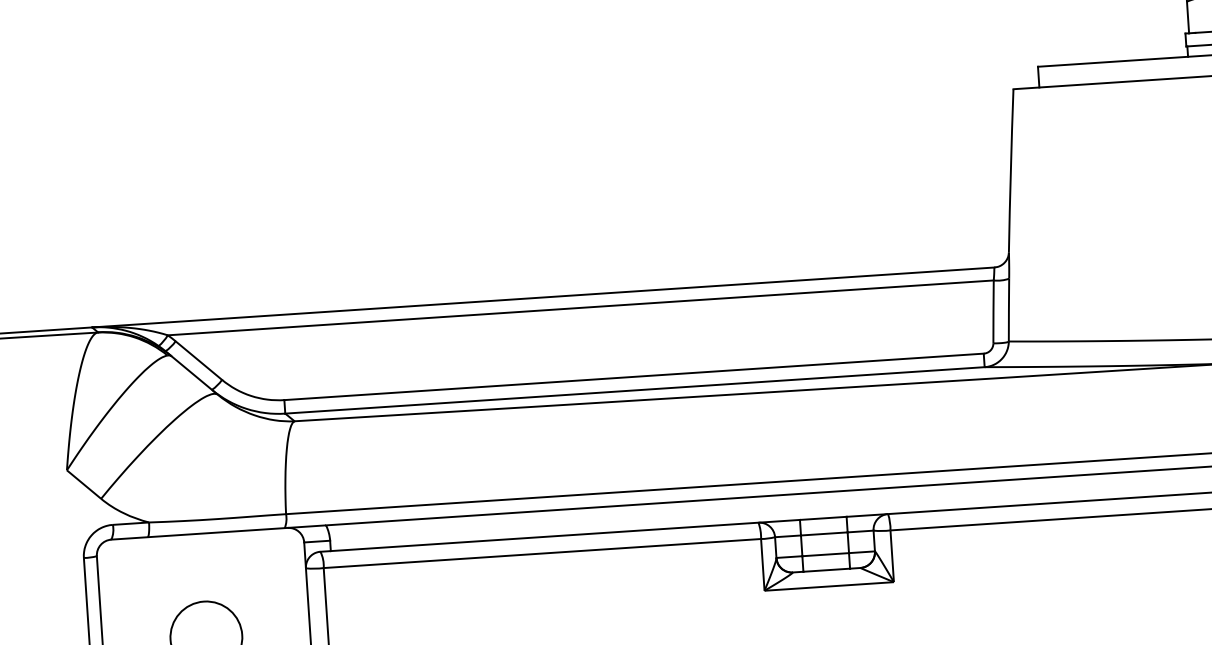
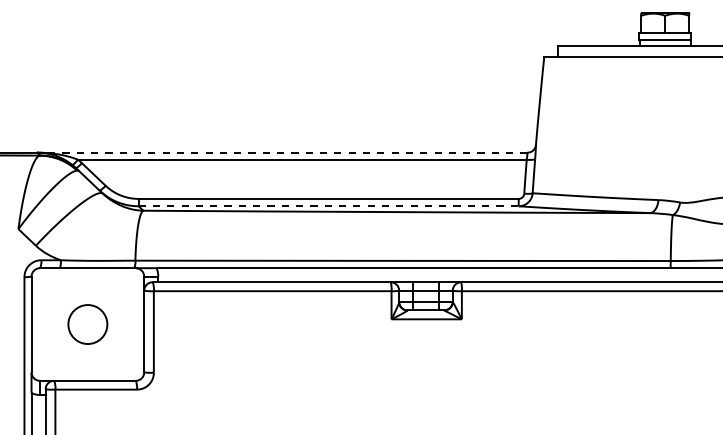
line: (541, 297) -> (281, 152), solid -> dashed
line: (636, 390) -> (329, 206), solid -> dashed

